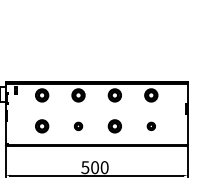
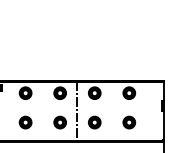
line: (96, 114) -> (77, 111), added
part: (78, 126) -> (60, 122), size x1.67
part: (151, 126) -> (129, 122), size x1.67

